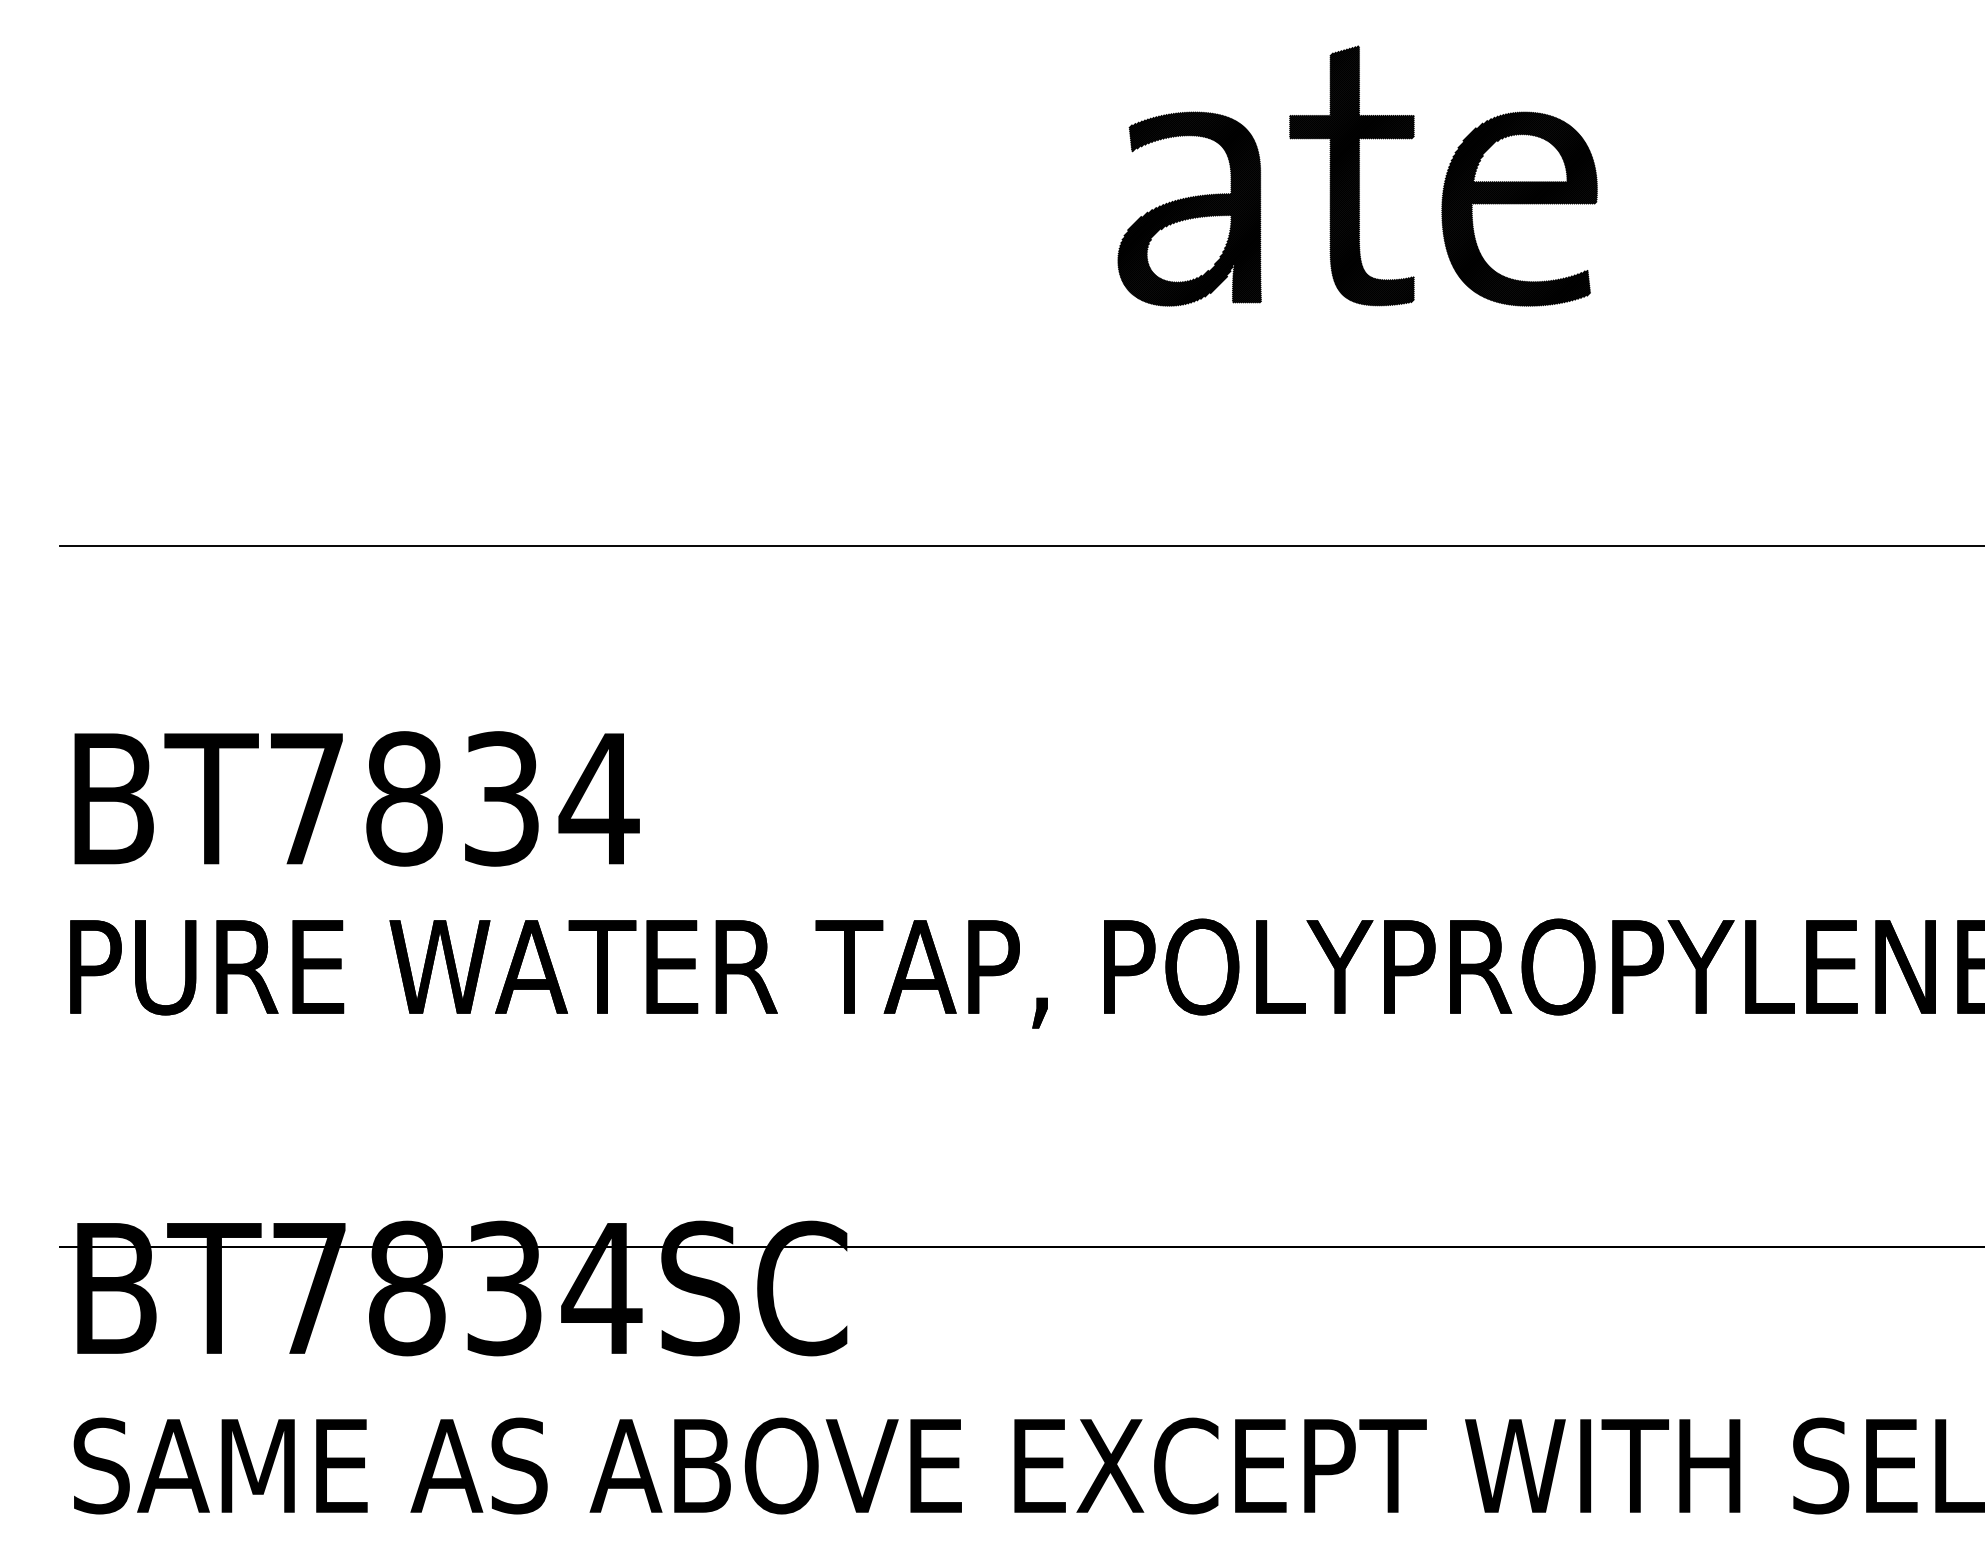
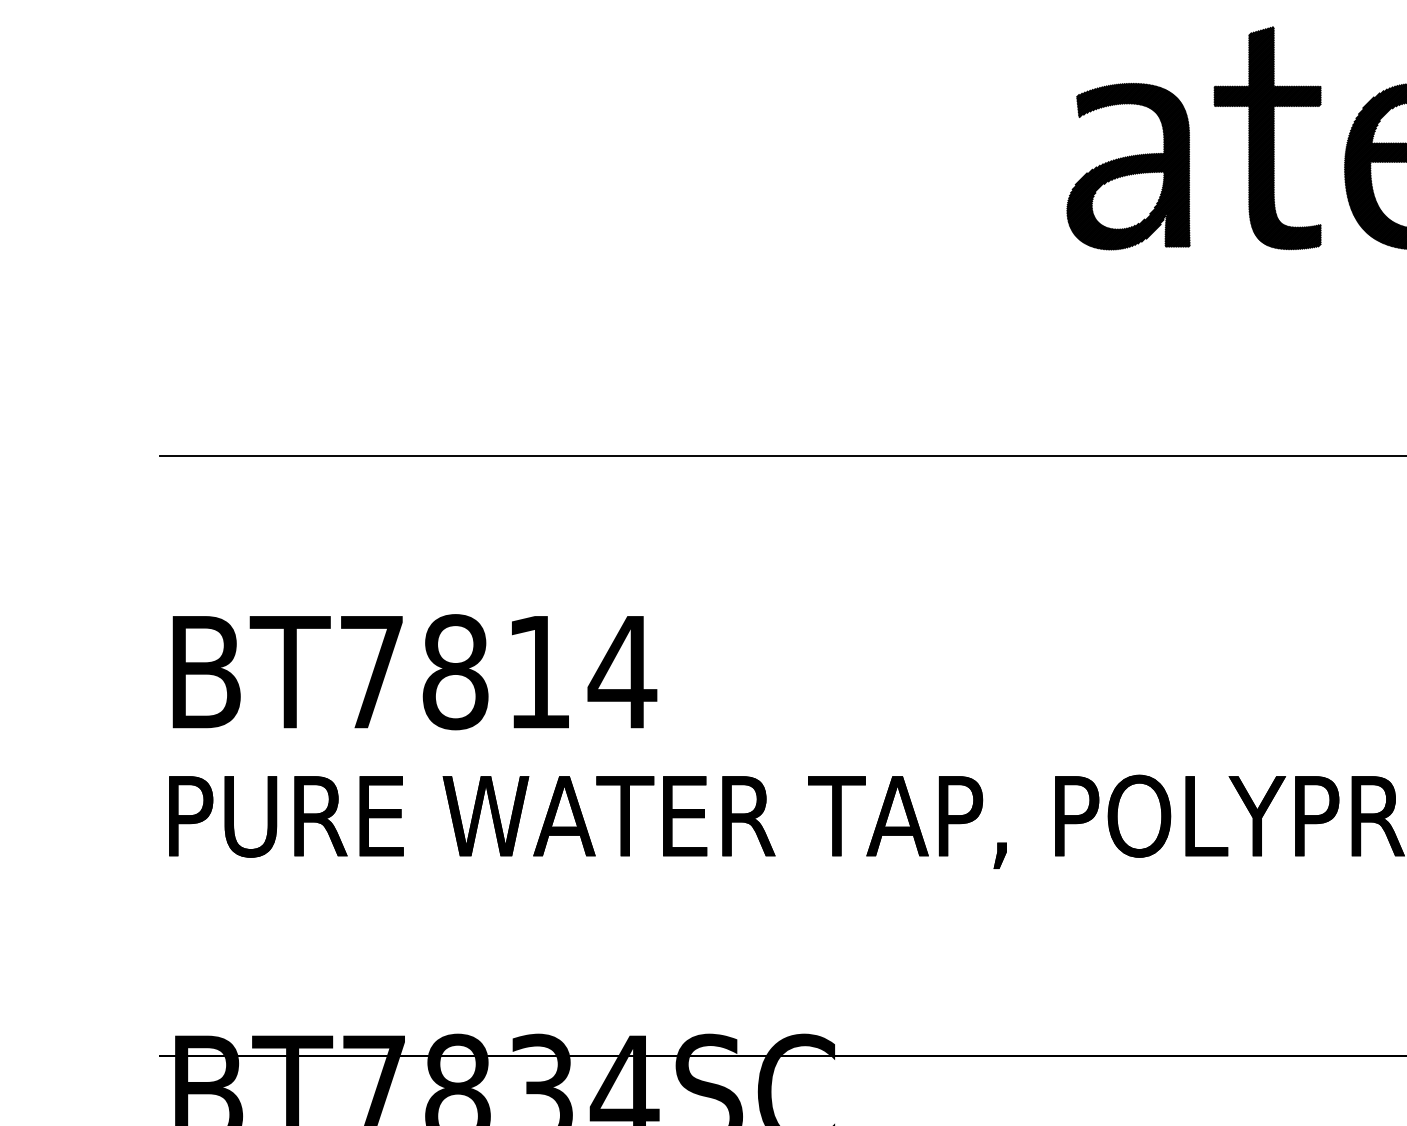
text: (501, 798) -> (538, 671), BT7834 -> BT7814

